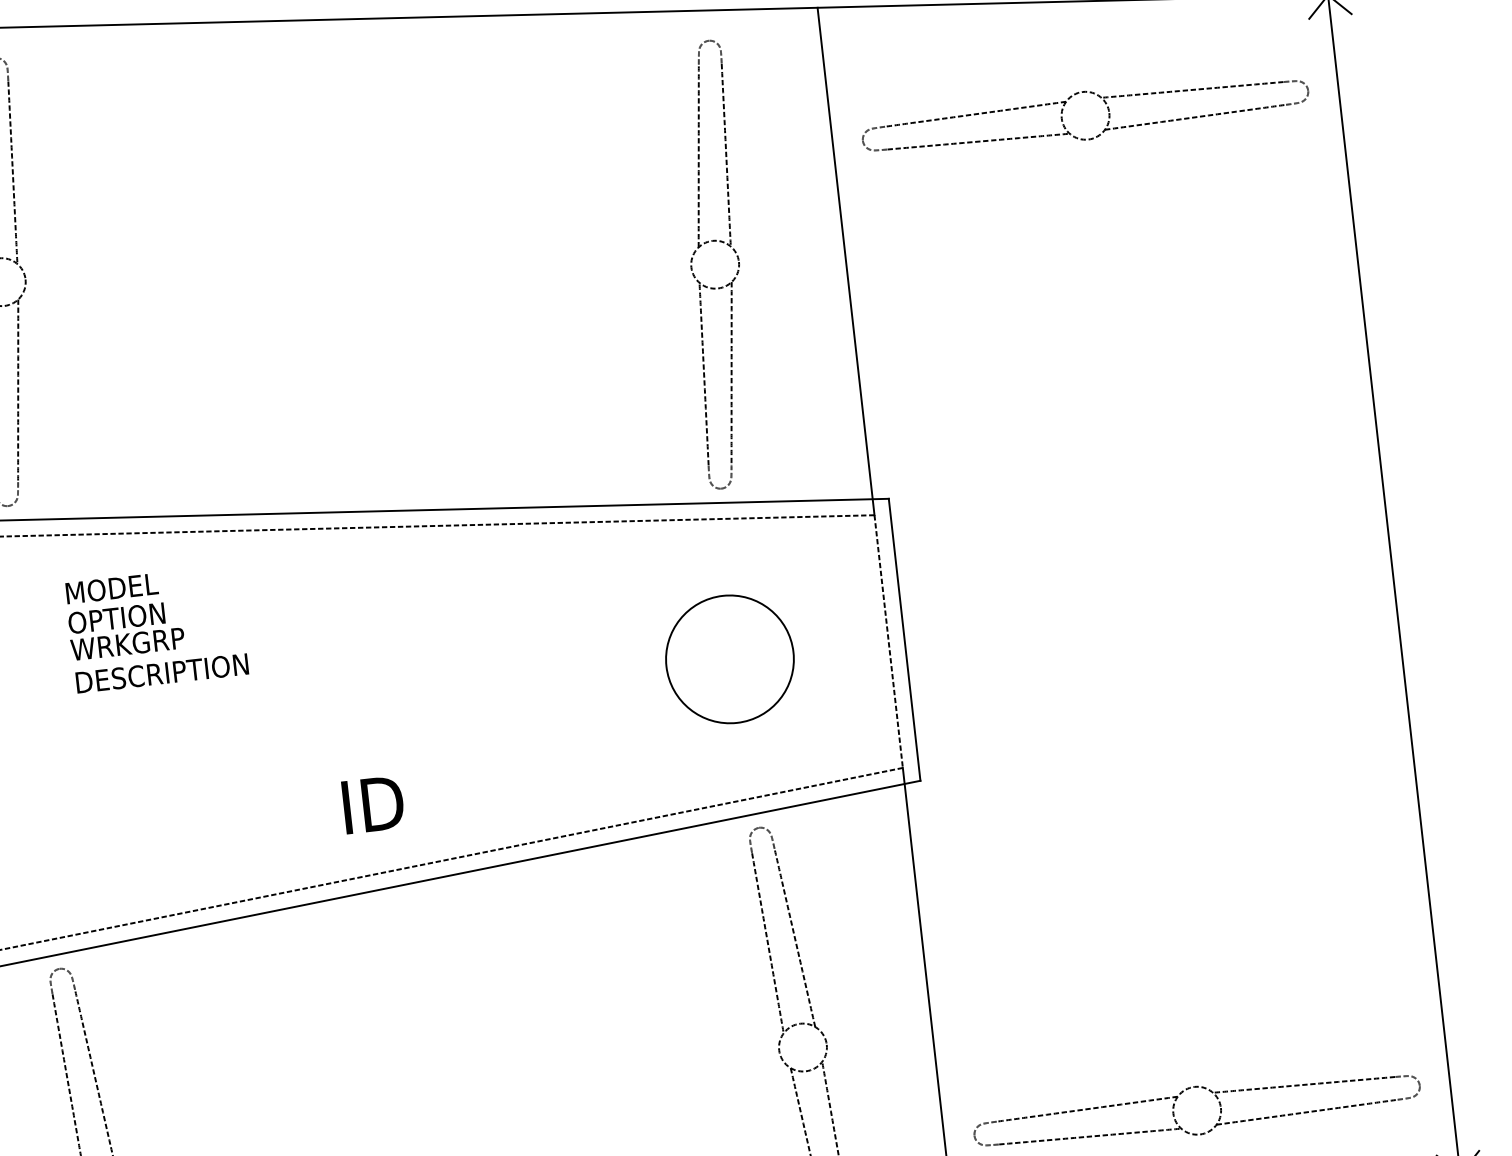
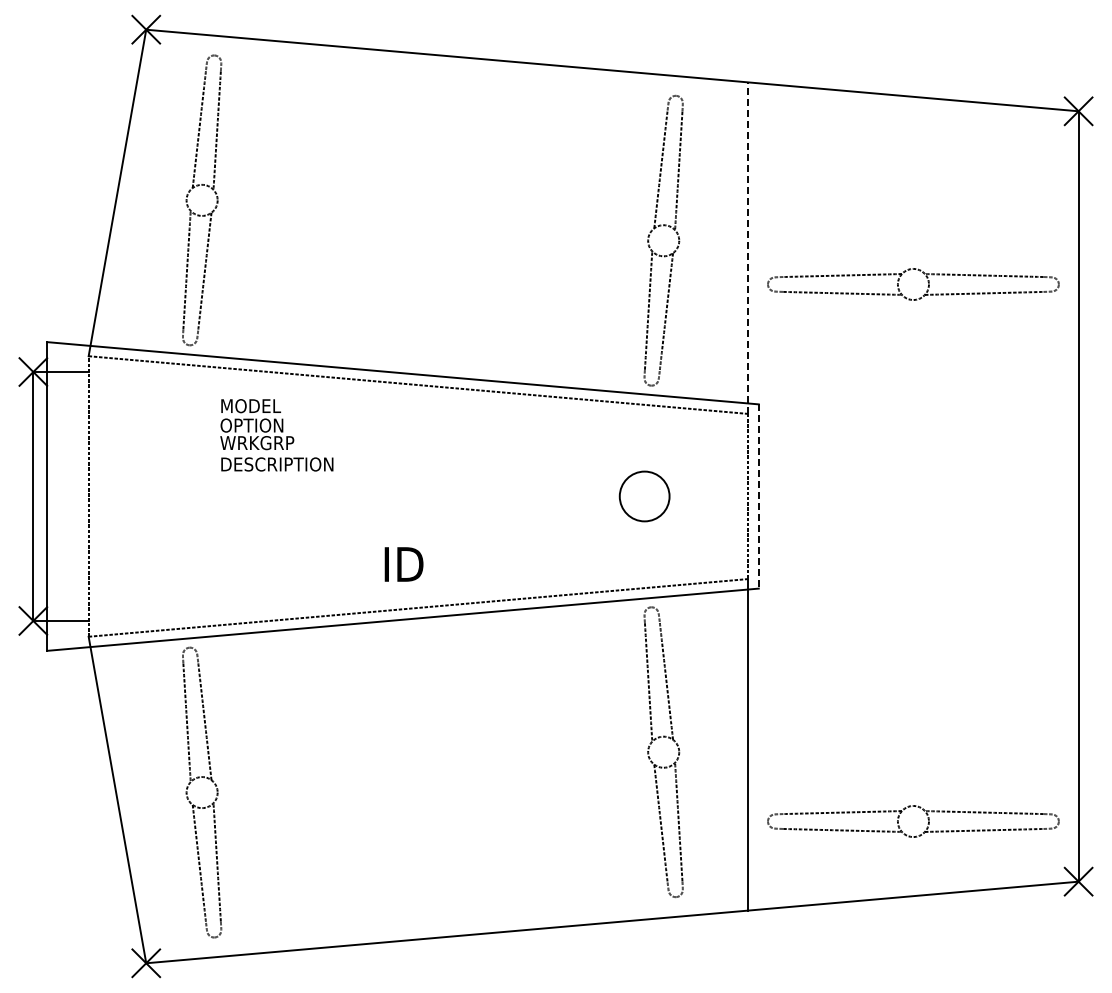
part: (1097, 97) -> (922, 273), moved
line: (846, 261) -> (748, 248), solid -> dashed
line: (904, 639) -> (758, 496), solid -> dashed
circle: (729, 659) -> (644, 496), size x0.6

